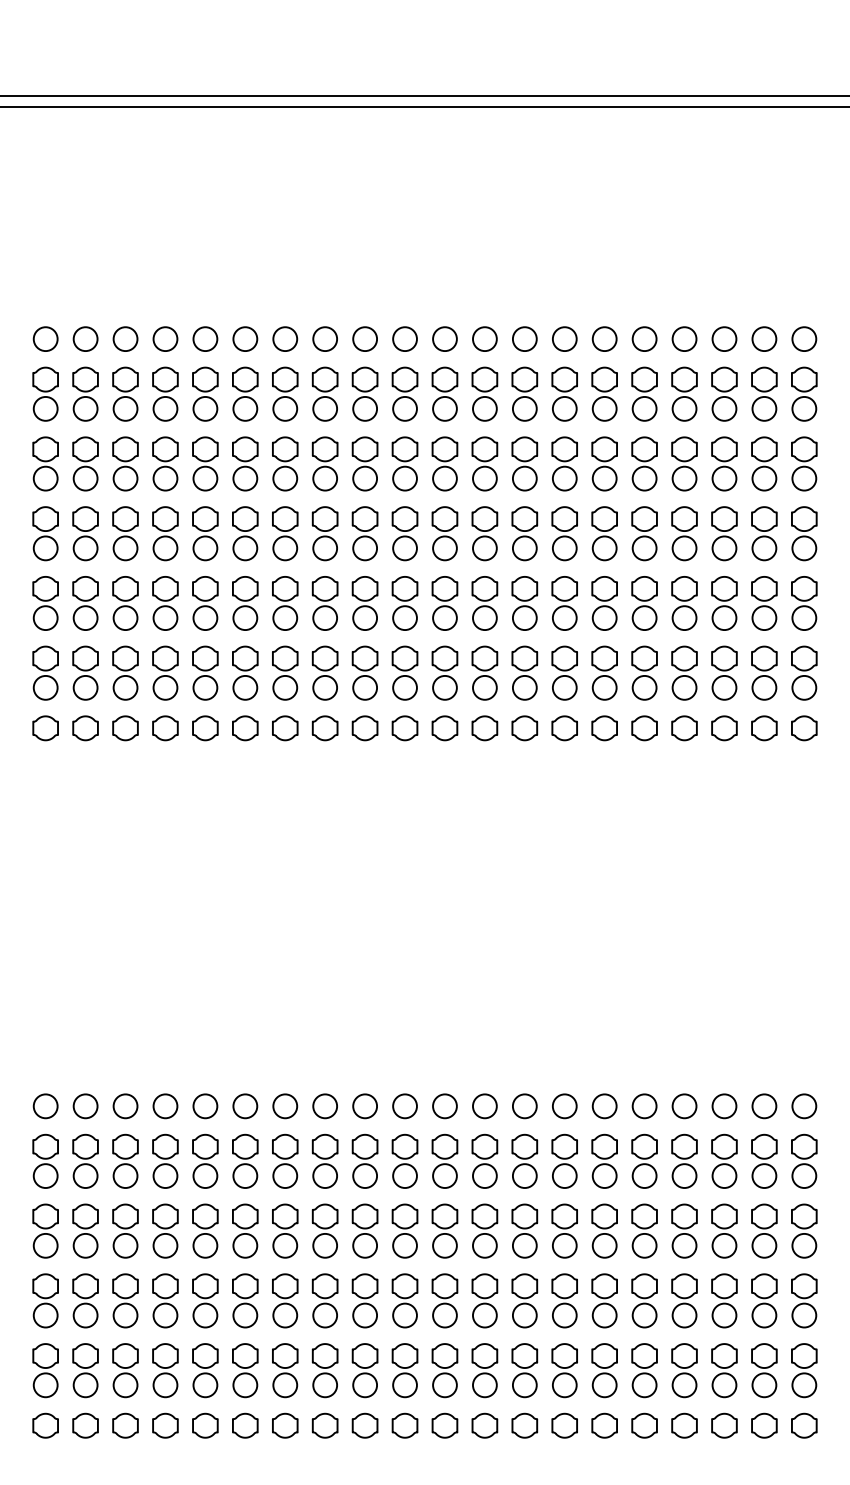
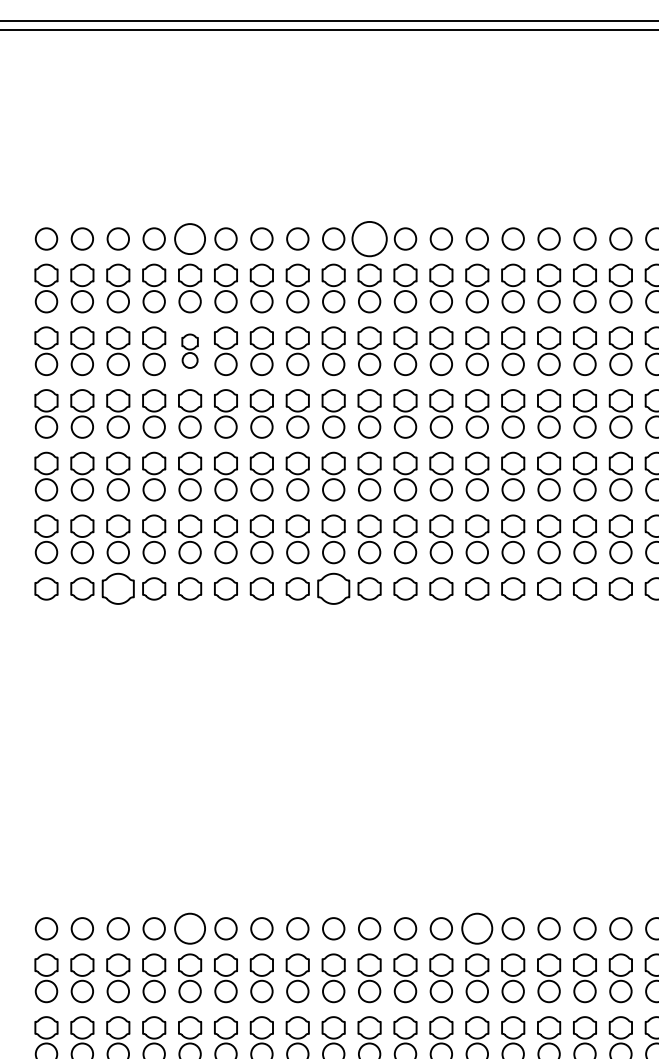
circle: (205, 338) -> (190, 238), size x1.4
circle: (404, 338) -> (369, 238), size x1.6
part: (205, 463) -> (190, 350), size x0.7
part: (125, 728) -> (118, 589), size x1.4
part: (364, 728) -> (333, 589), size x1.4
circle: (205, 1106) -> (190, 928), size x1.4
circle: (524, 1106) -> (477, 928), size x1.4

